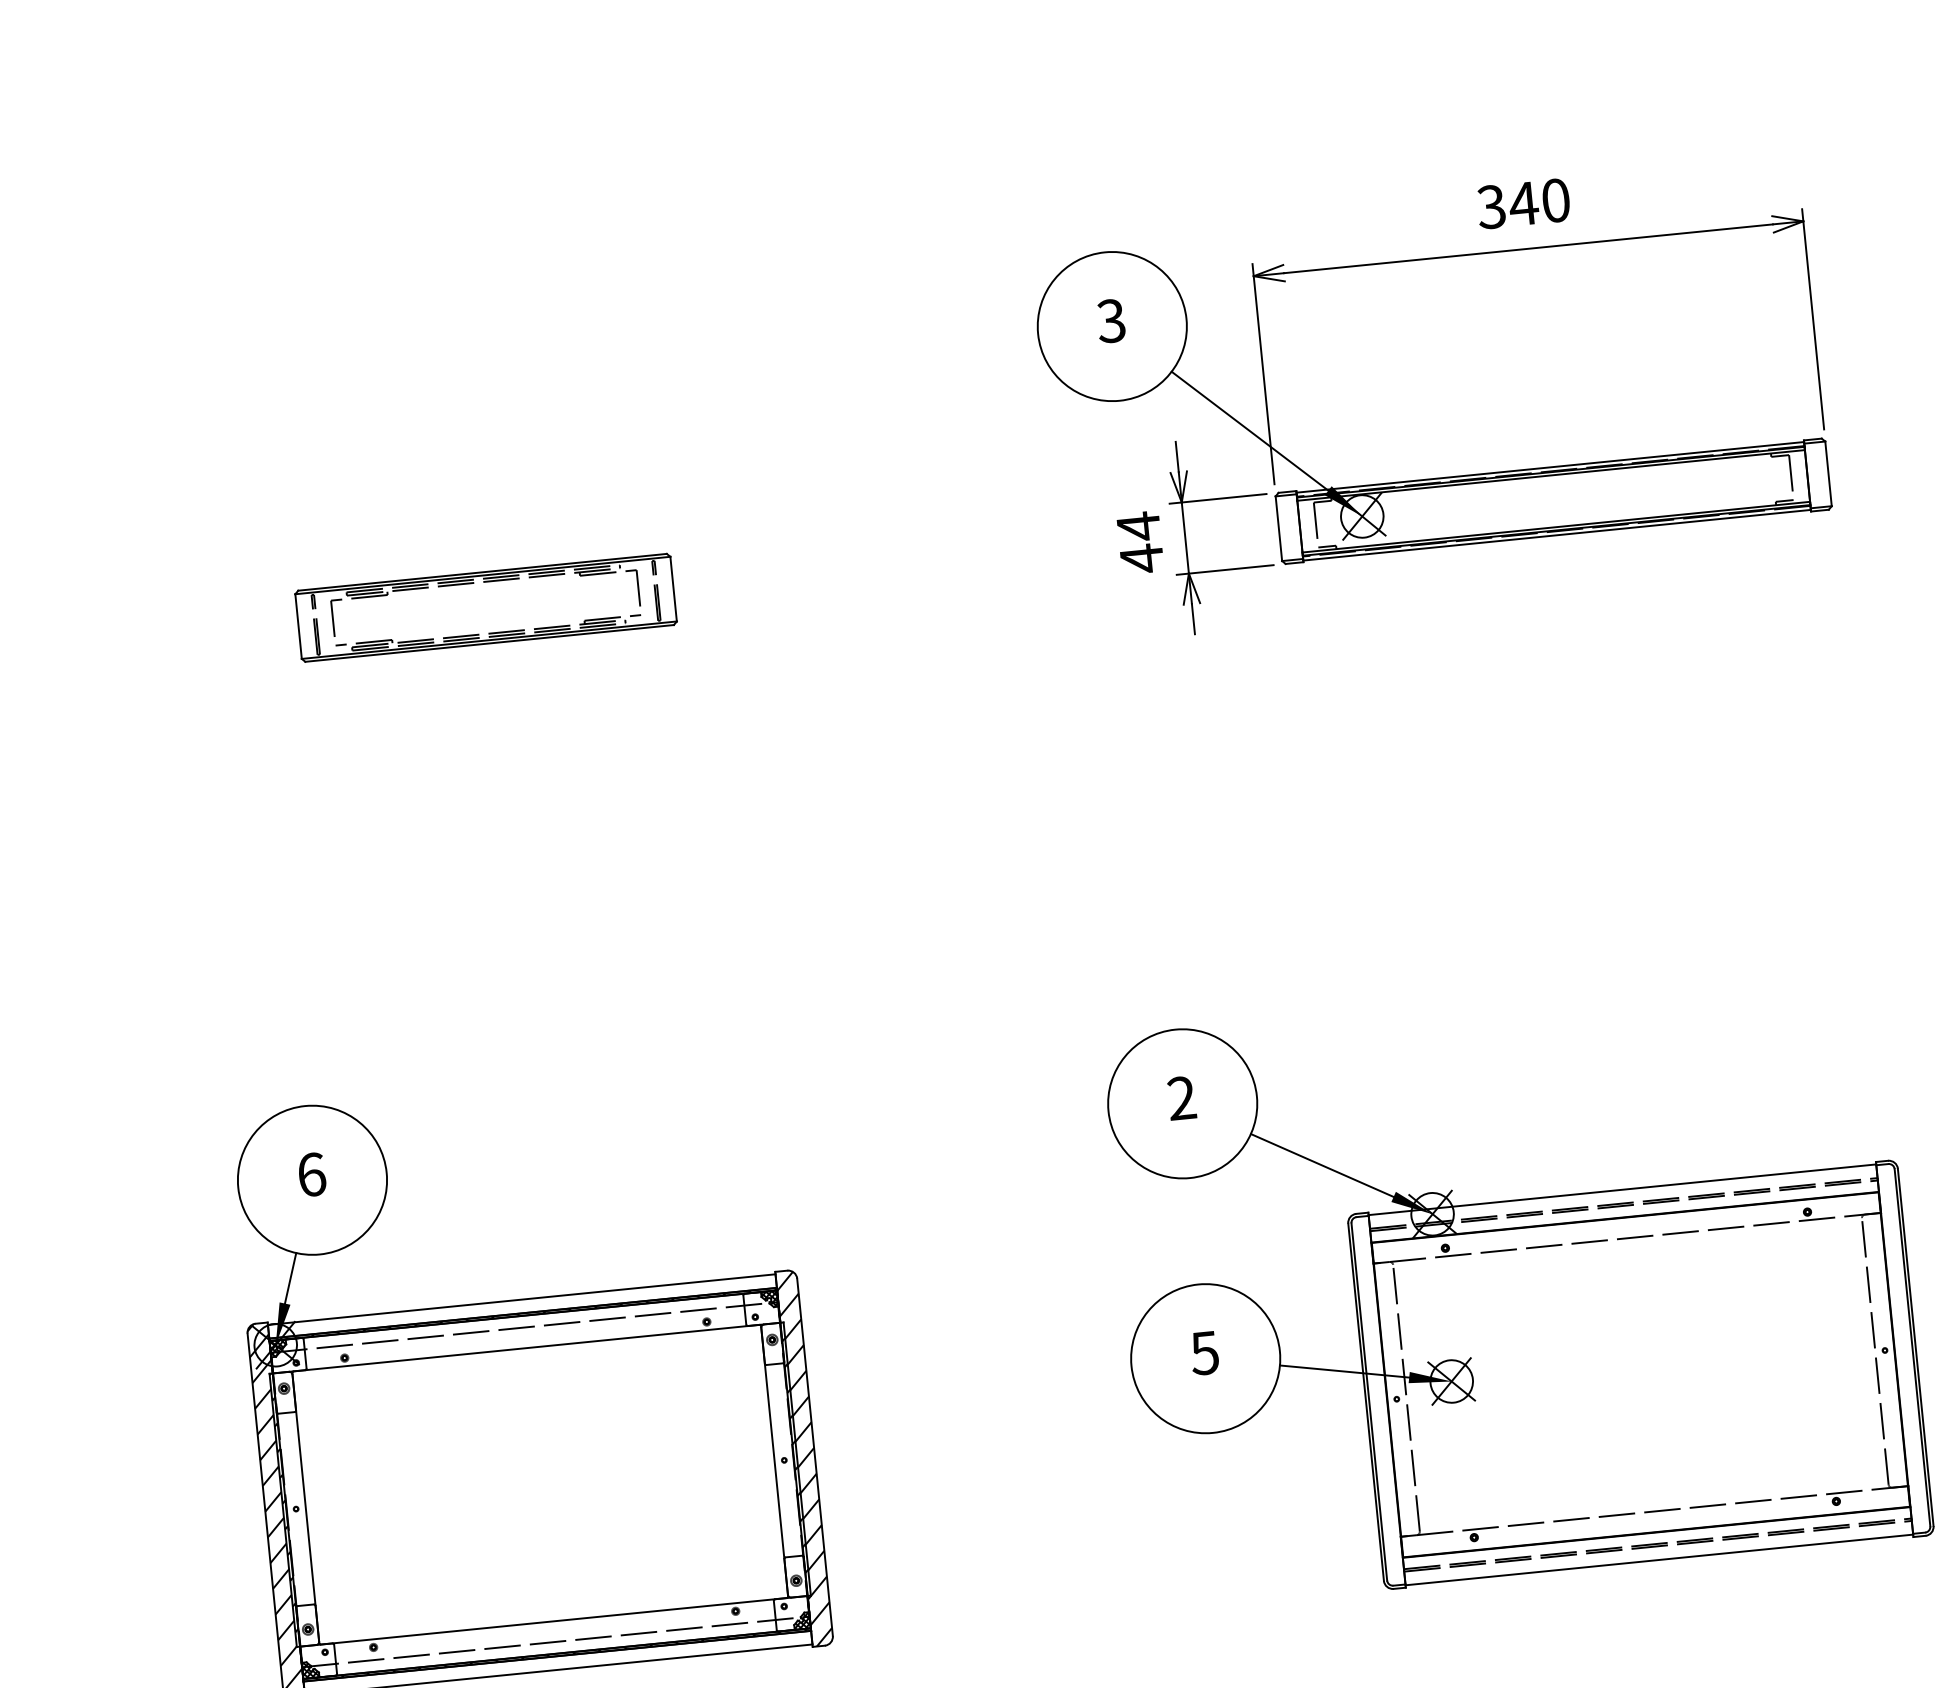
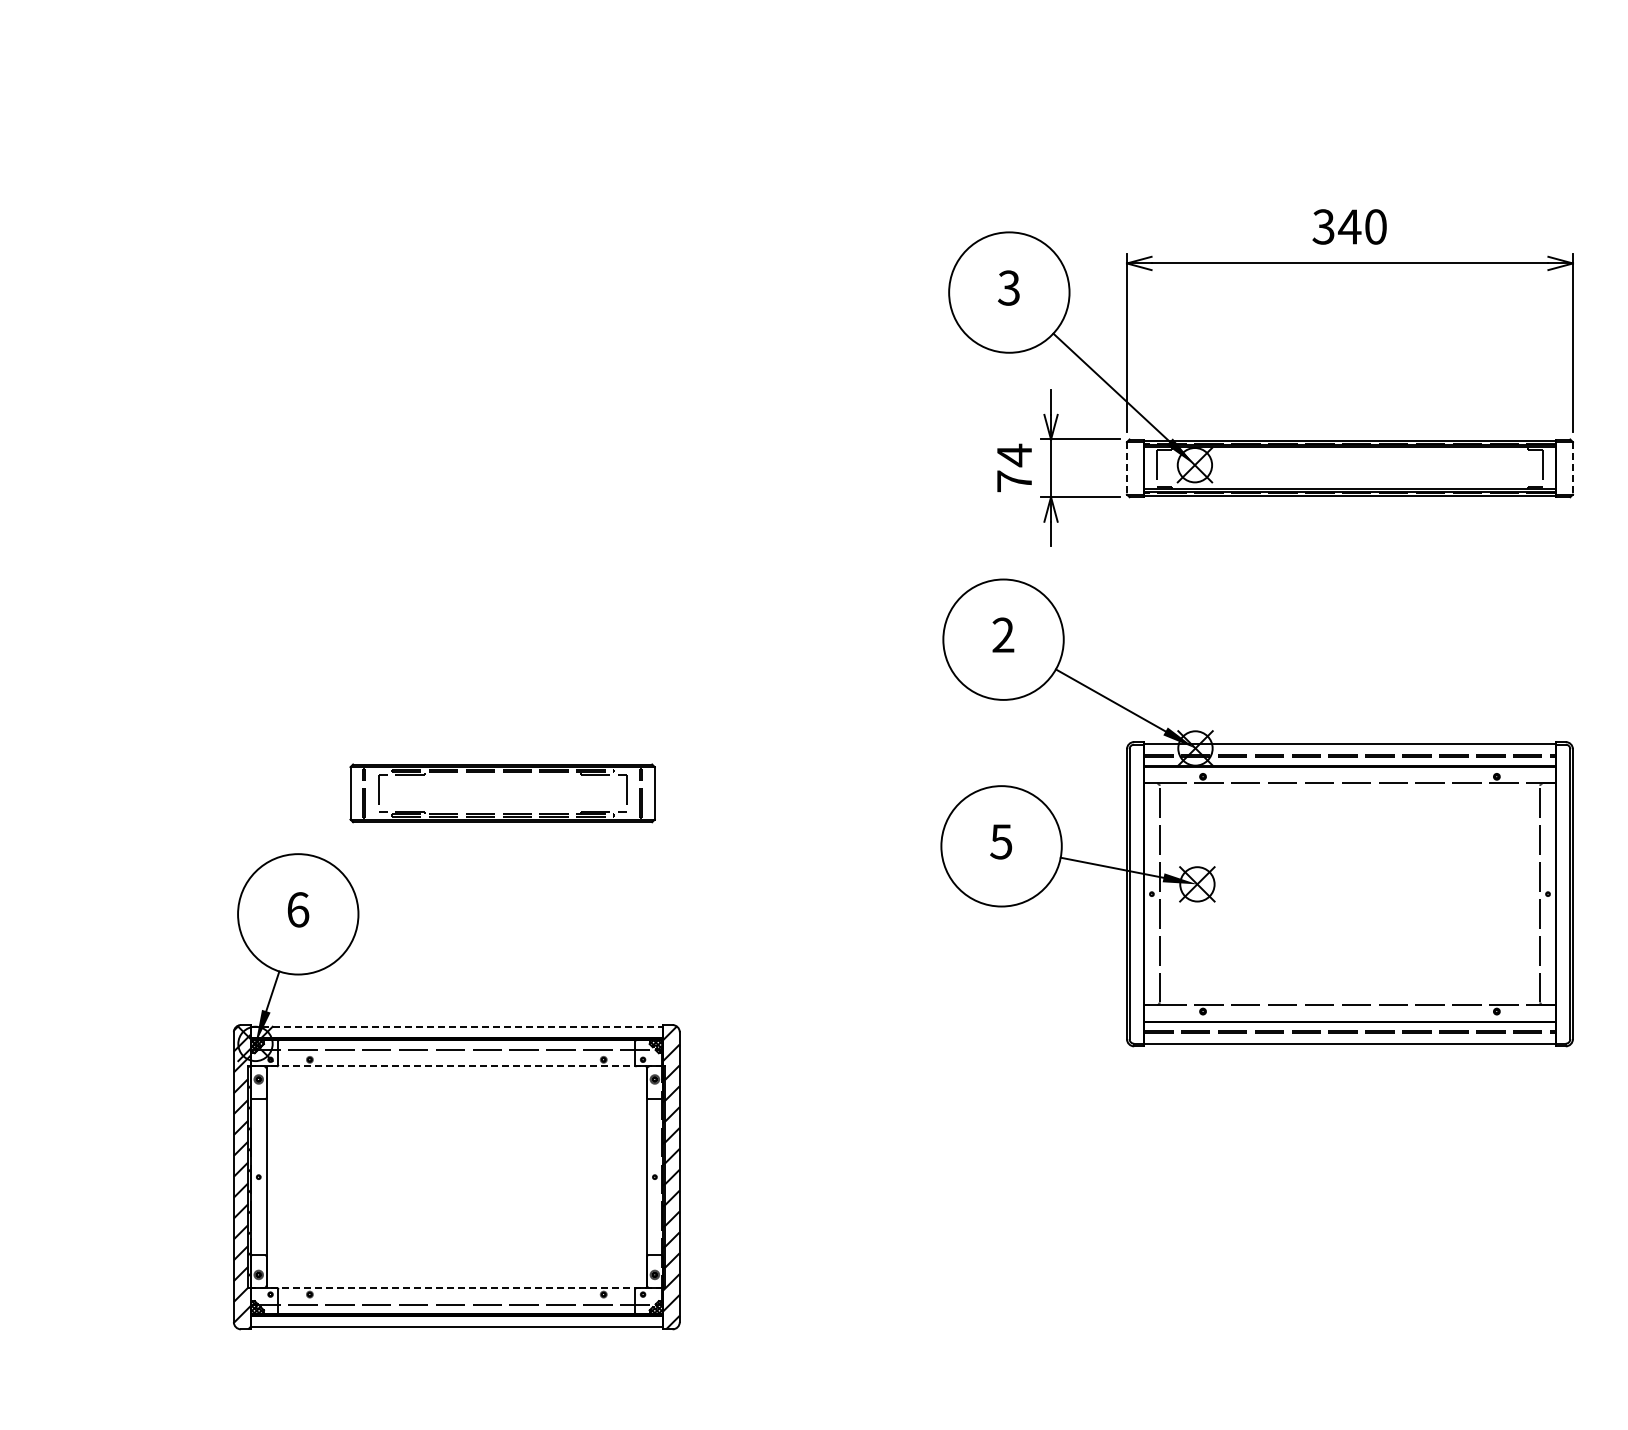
line: (1827, 474) -> (1572, 468), solid -> dashed
line: (1278, 528) -> (1126, 468), solid -> dashed
text: (1141, 558) -> (1014, 481), 44 -> 74
part: (485, 608) -> (502, 793), moved
part: (1515, 1285) -> (1256, 812), moved
line: (521, 1300) -> (456, 1027), solid -> dashed
line: (526, 1348) -> (456, 1066), solid -> dashed
line: (553, 1621) -> (456, 1288), solid -> dashed

